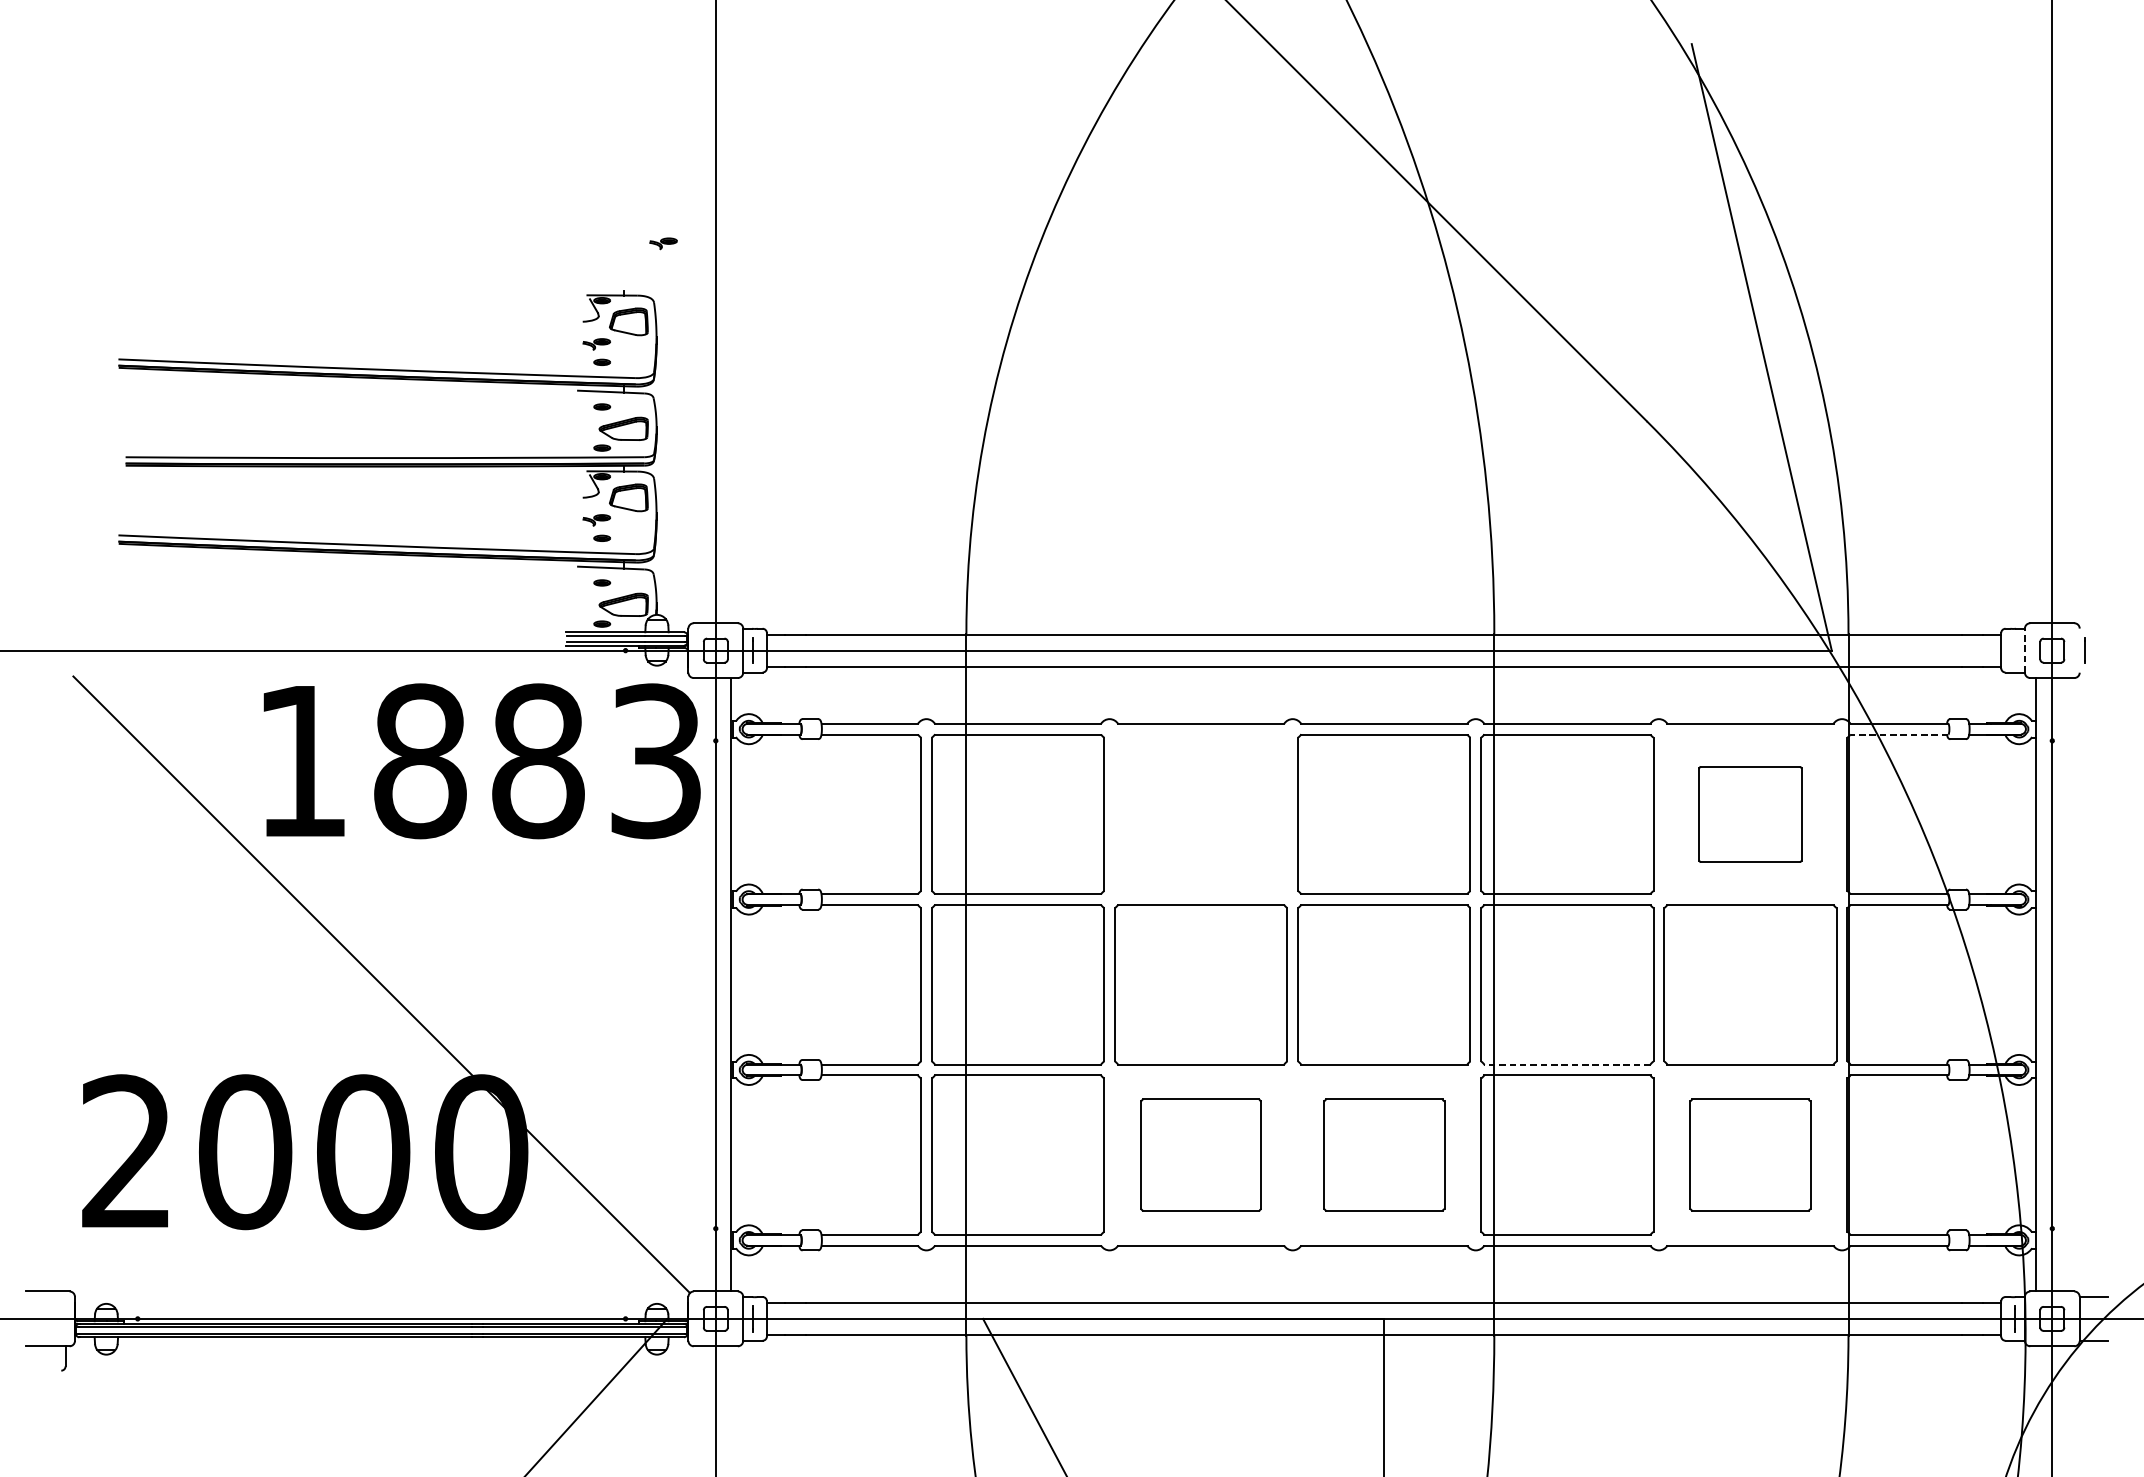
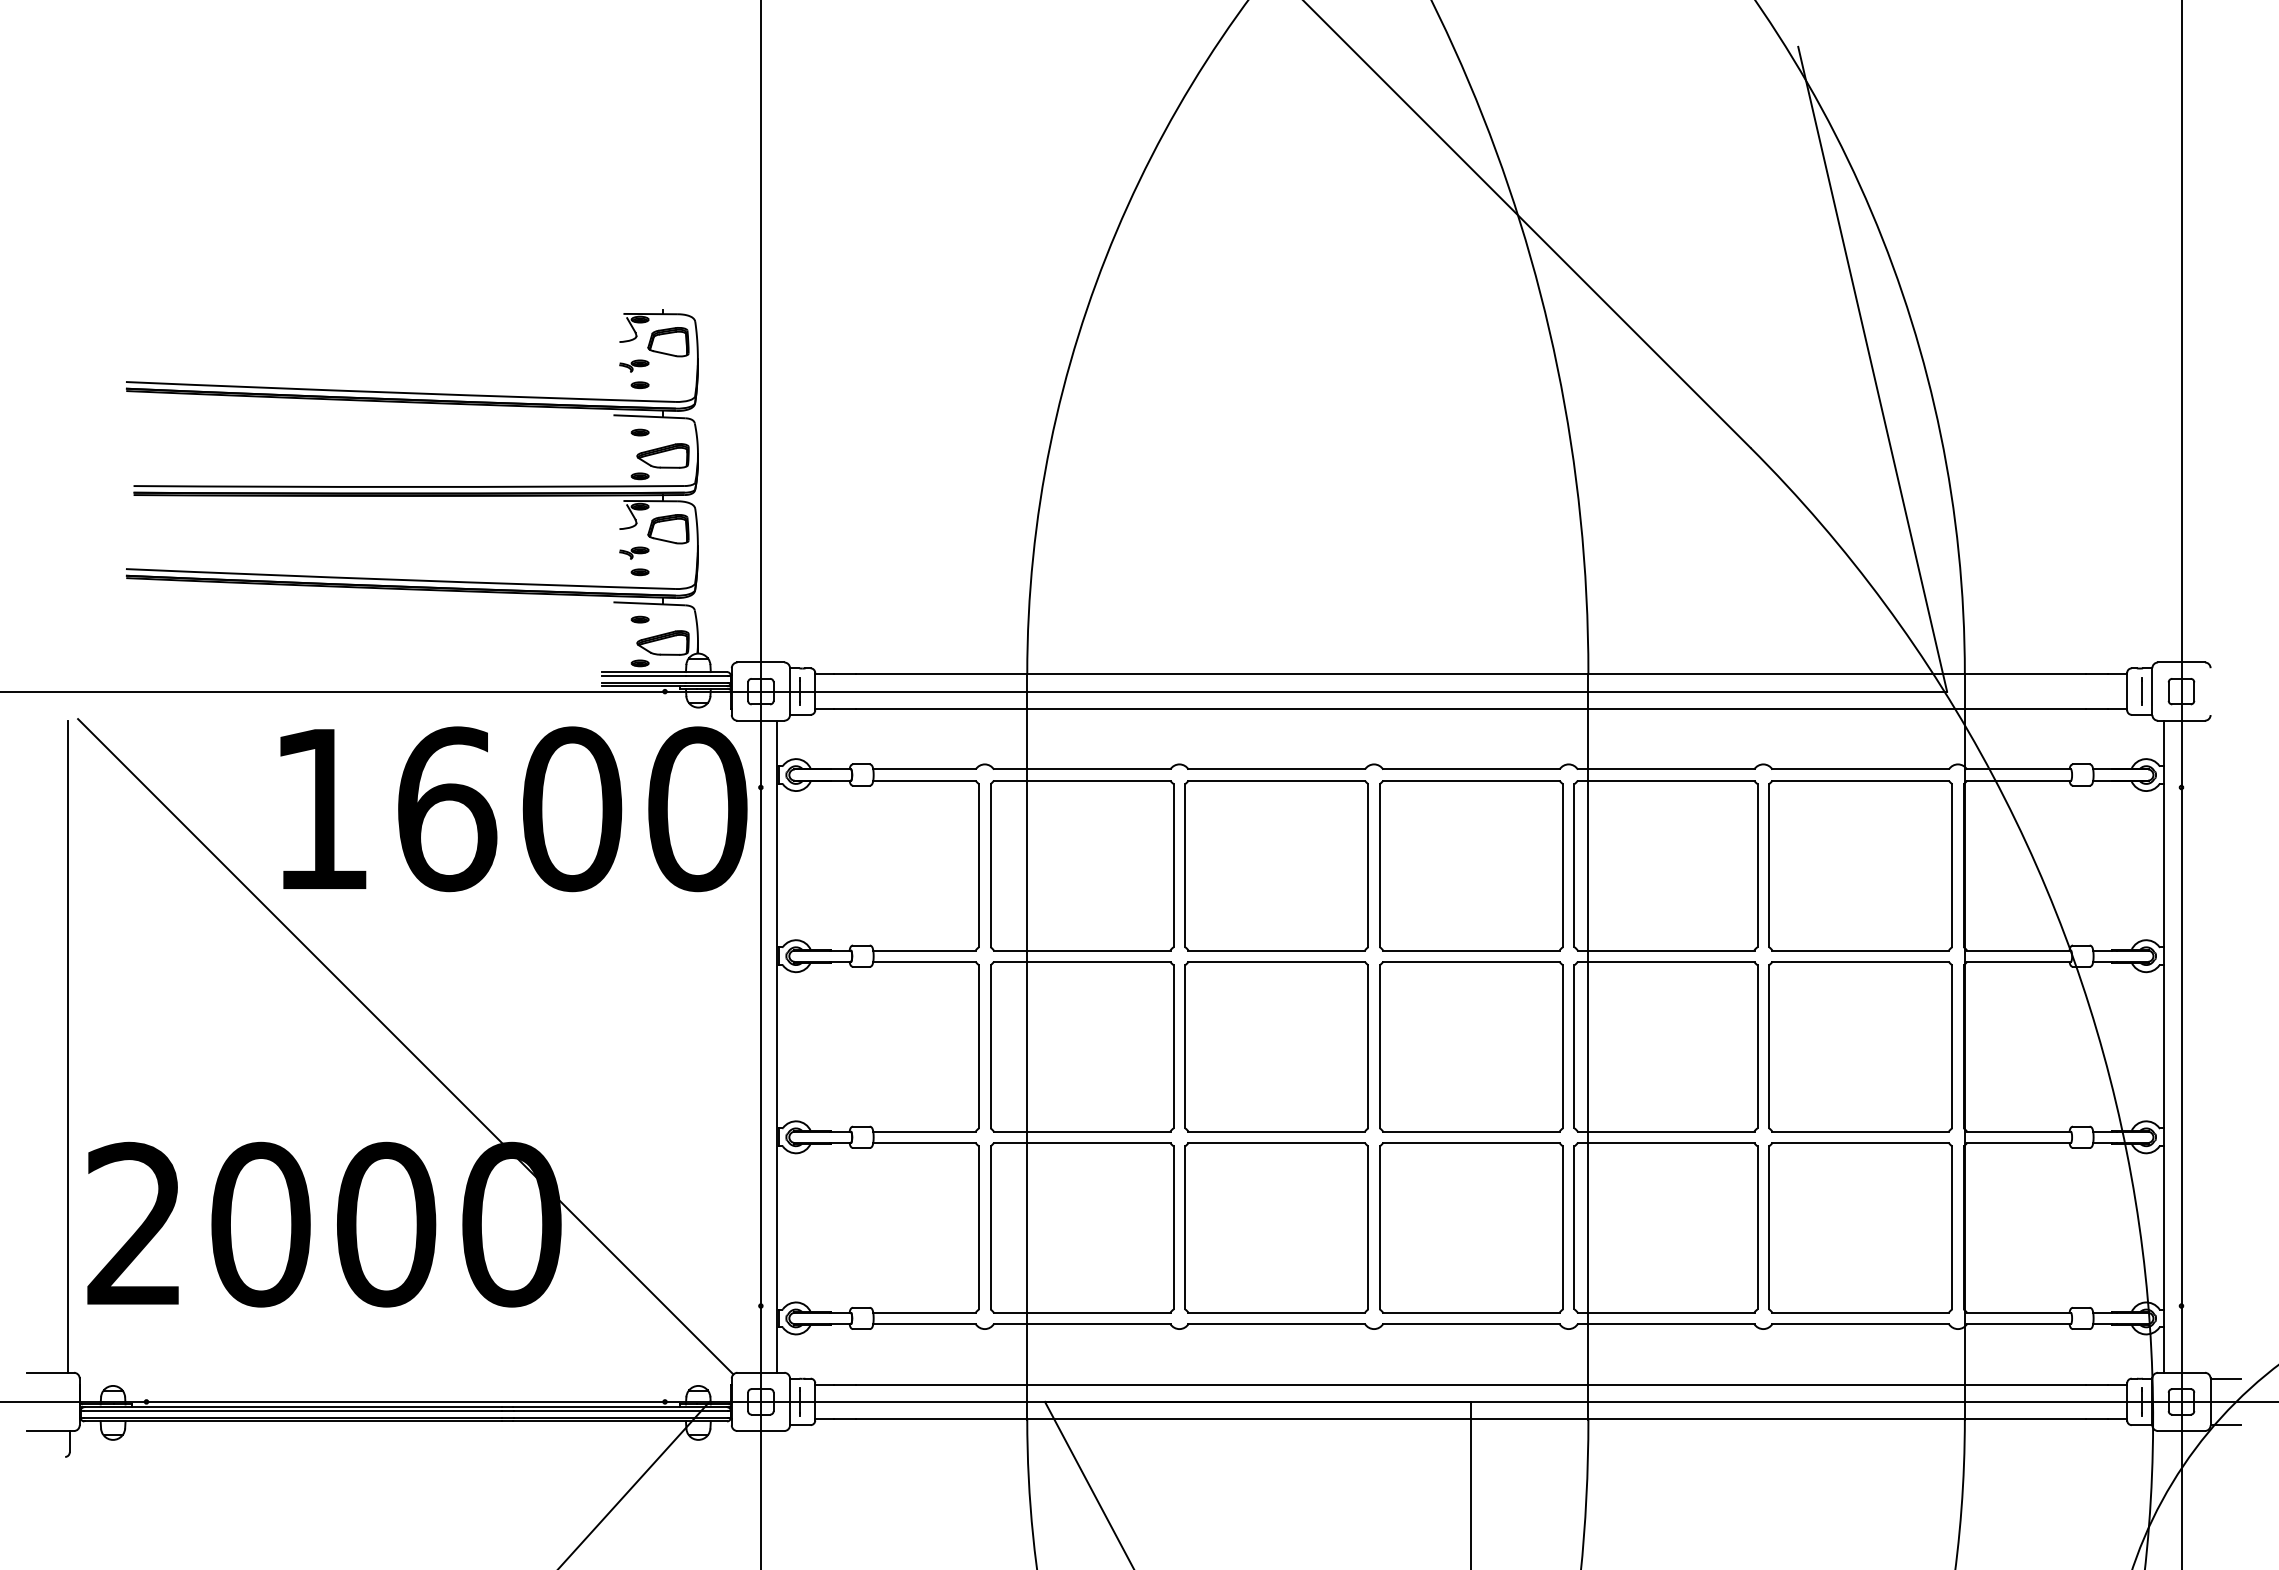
part: (663, 243) -> (705, 258), removed
line: (2025, 650) -> (2152, 691), dashed -> solid
line: (2084, 650) -> (2141, 691), moved
line: (1898, 734) -> (2018, 780), dashed -> solid
text: (538, 761) -> (572, 809), 1883 -> 1600
part: (1200, 814) -> (1276, 865), added
part: (1750, 814) -> (1860, 865), size x1.67
line: (64, 984) -> (68, 1046), added
line: (1566, 1064) -> (1665, 1131), dashed -> solid
part: (1200, 1154) -> (1276, 1227), size x1.43
part: (1384, 1154) -> (1471, 1227), size x1.43
part: (1750, 1154) -> (1860, 1227), size x1.43

